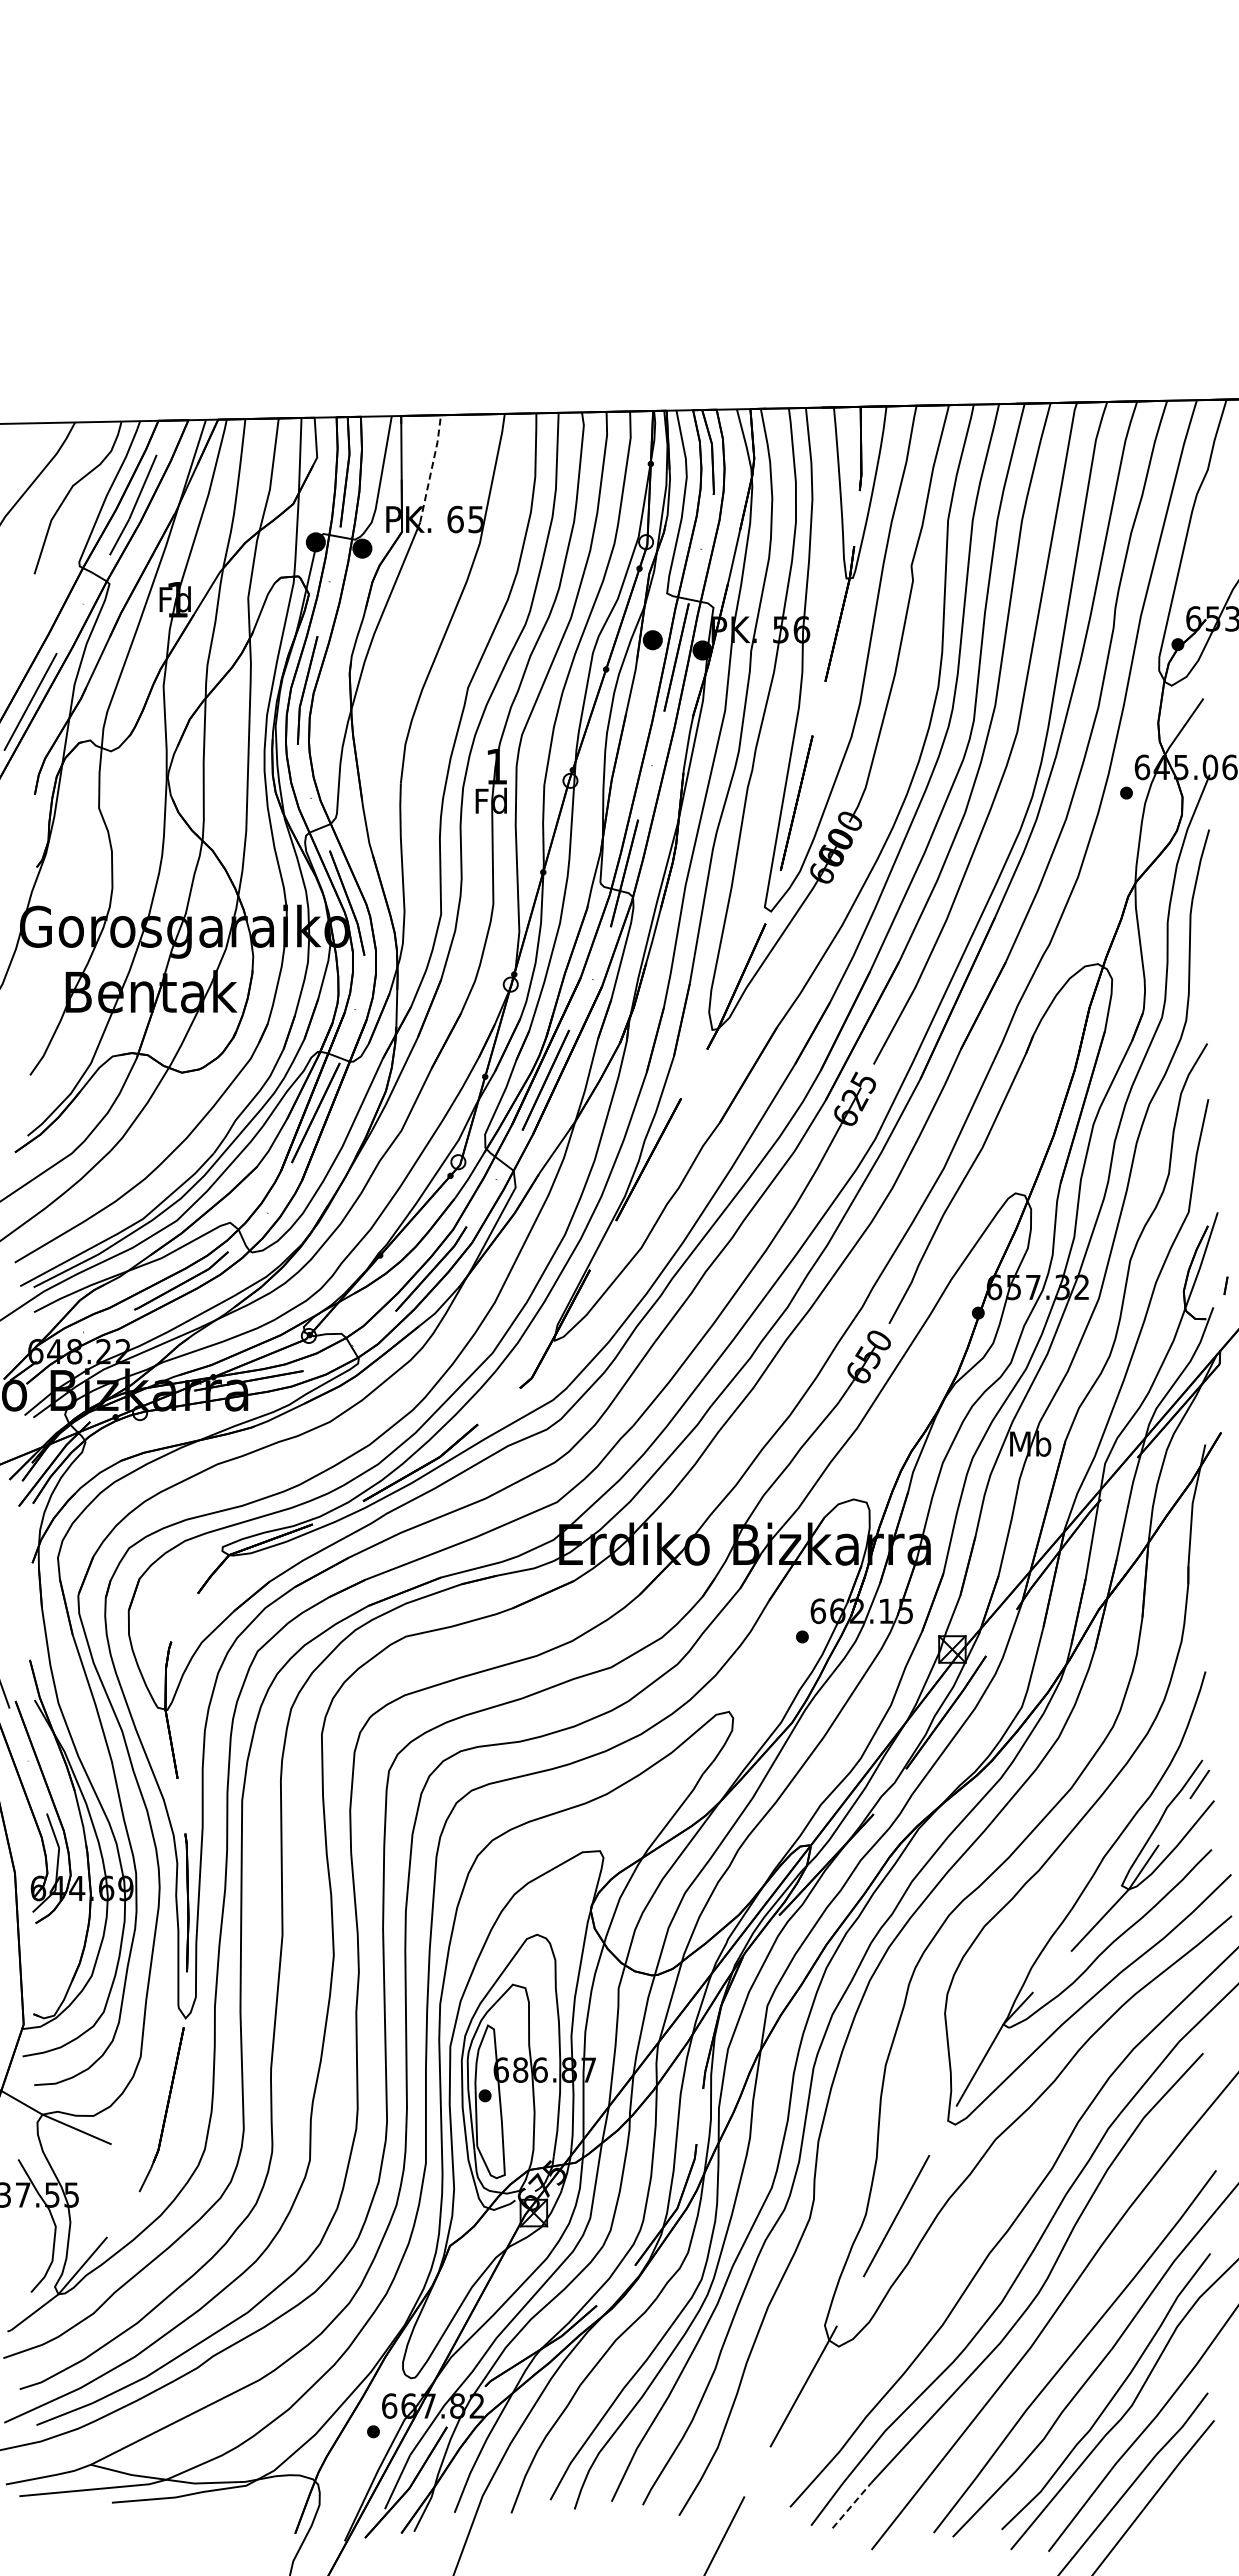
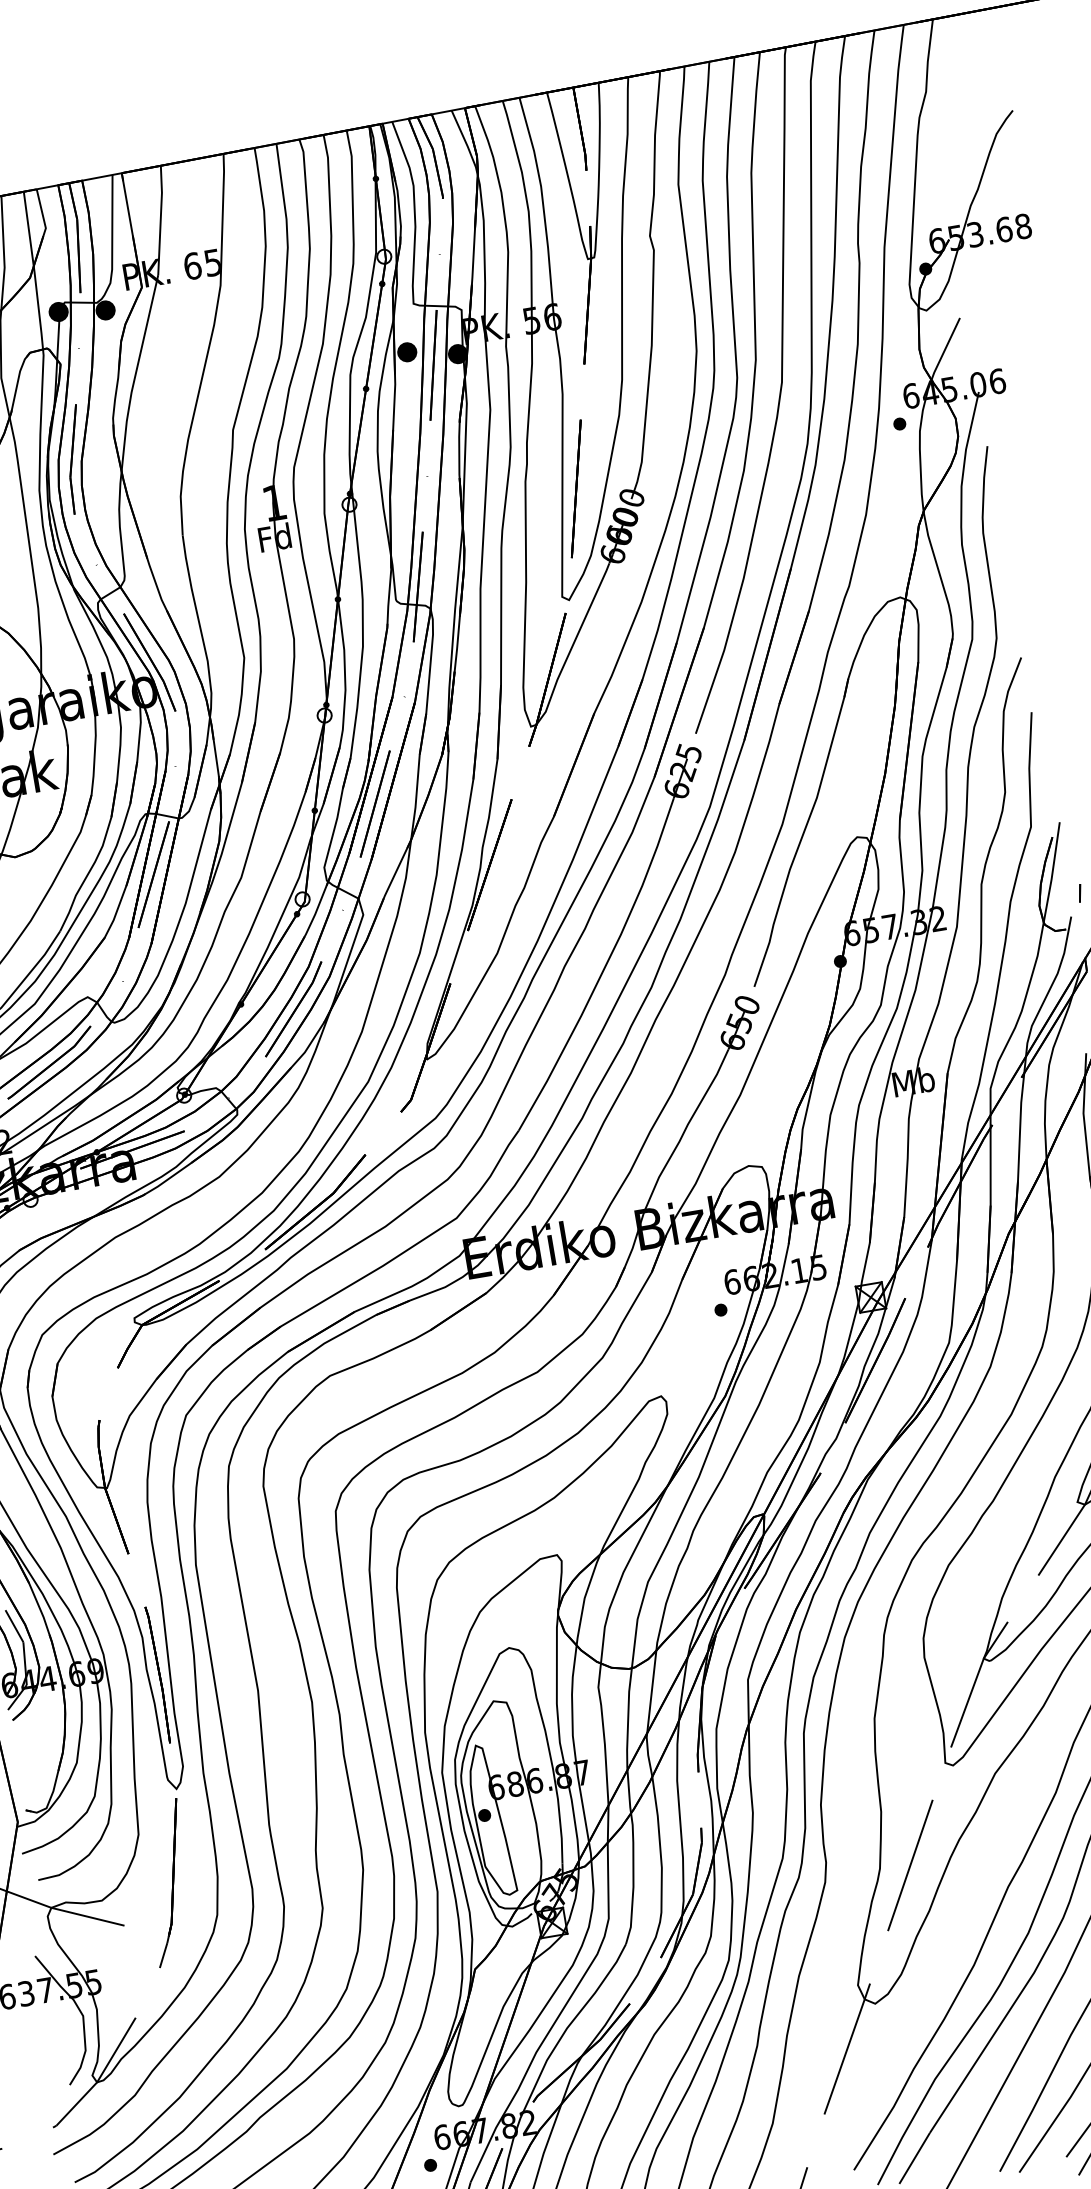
line: (431, 468) -> (160, 219), dashed -> solid
line: (851, 2505) -> (914, 2158), dashed -> solid

